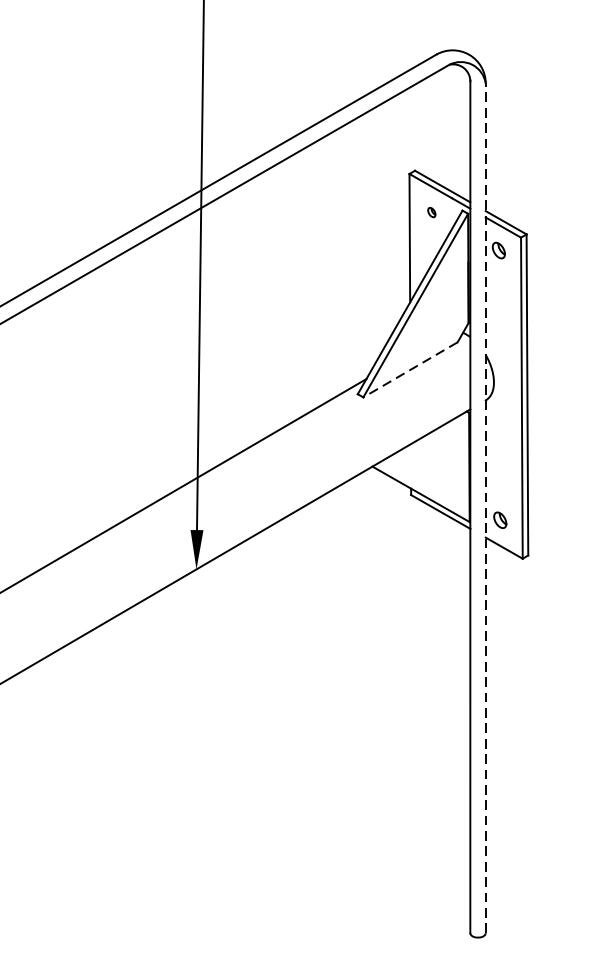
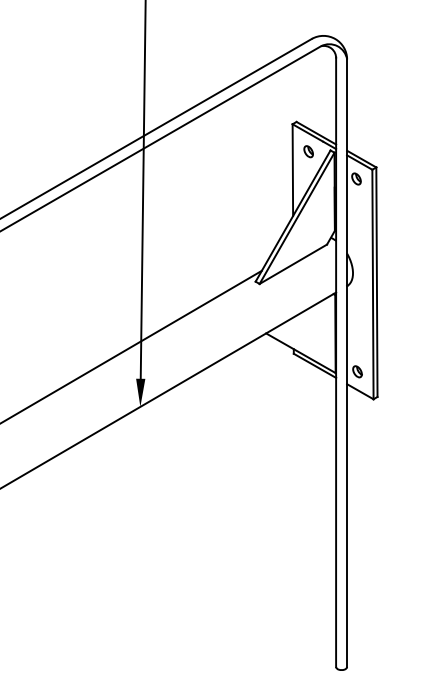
part: (431, 212) -> (308, 151), size x1.67
line: (409, 370) -> (292, 264), dashed -> solid
line: (486, 508) -> (347, 363), dashed -> solid

